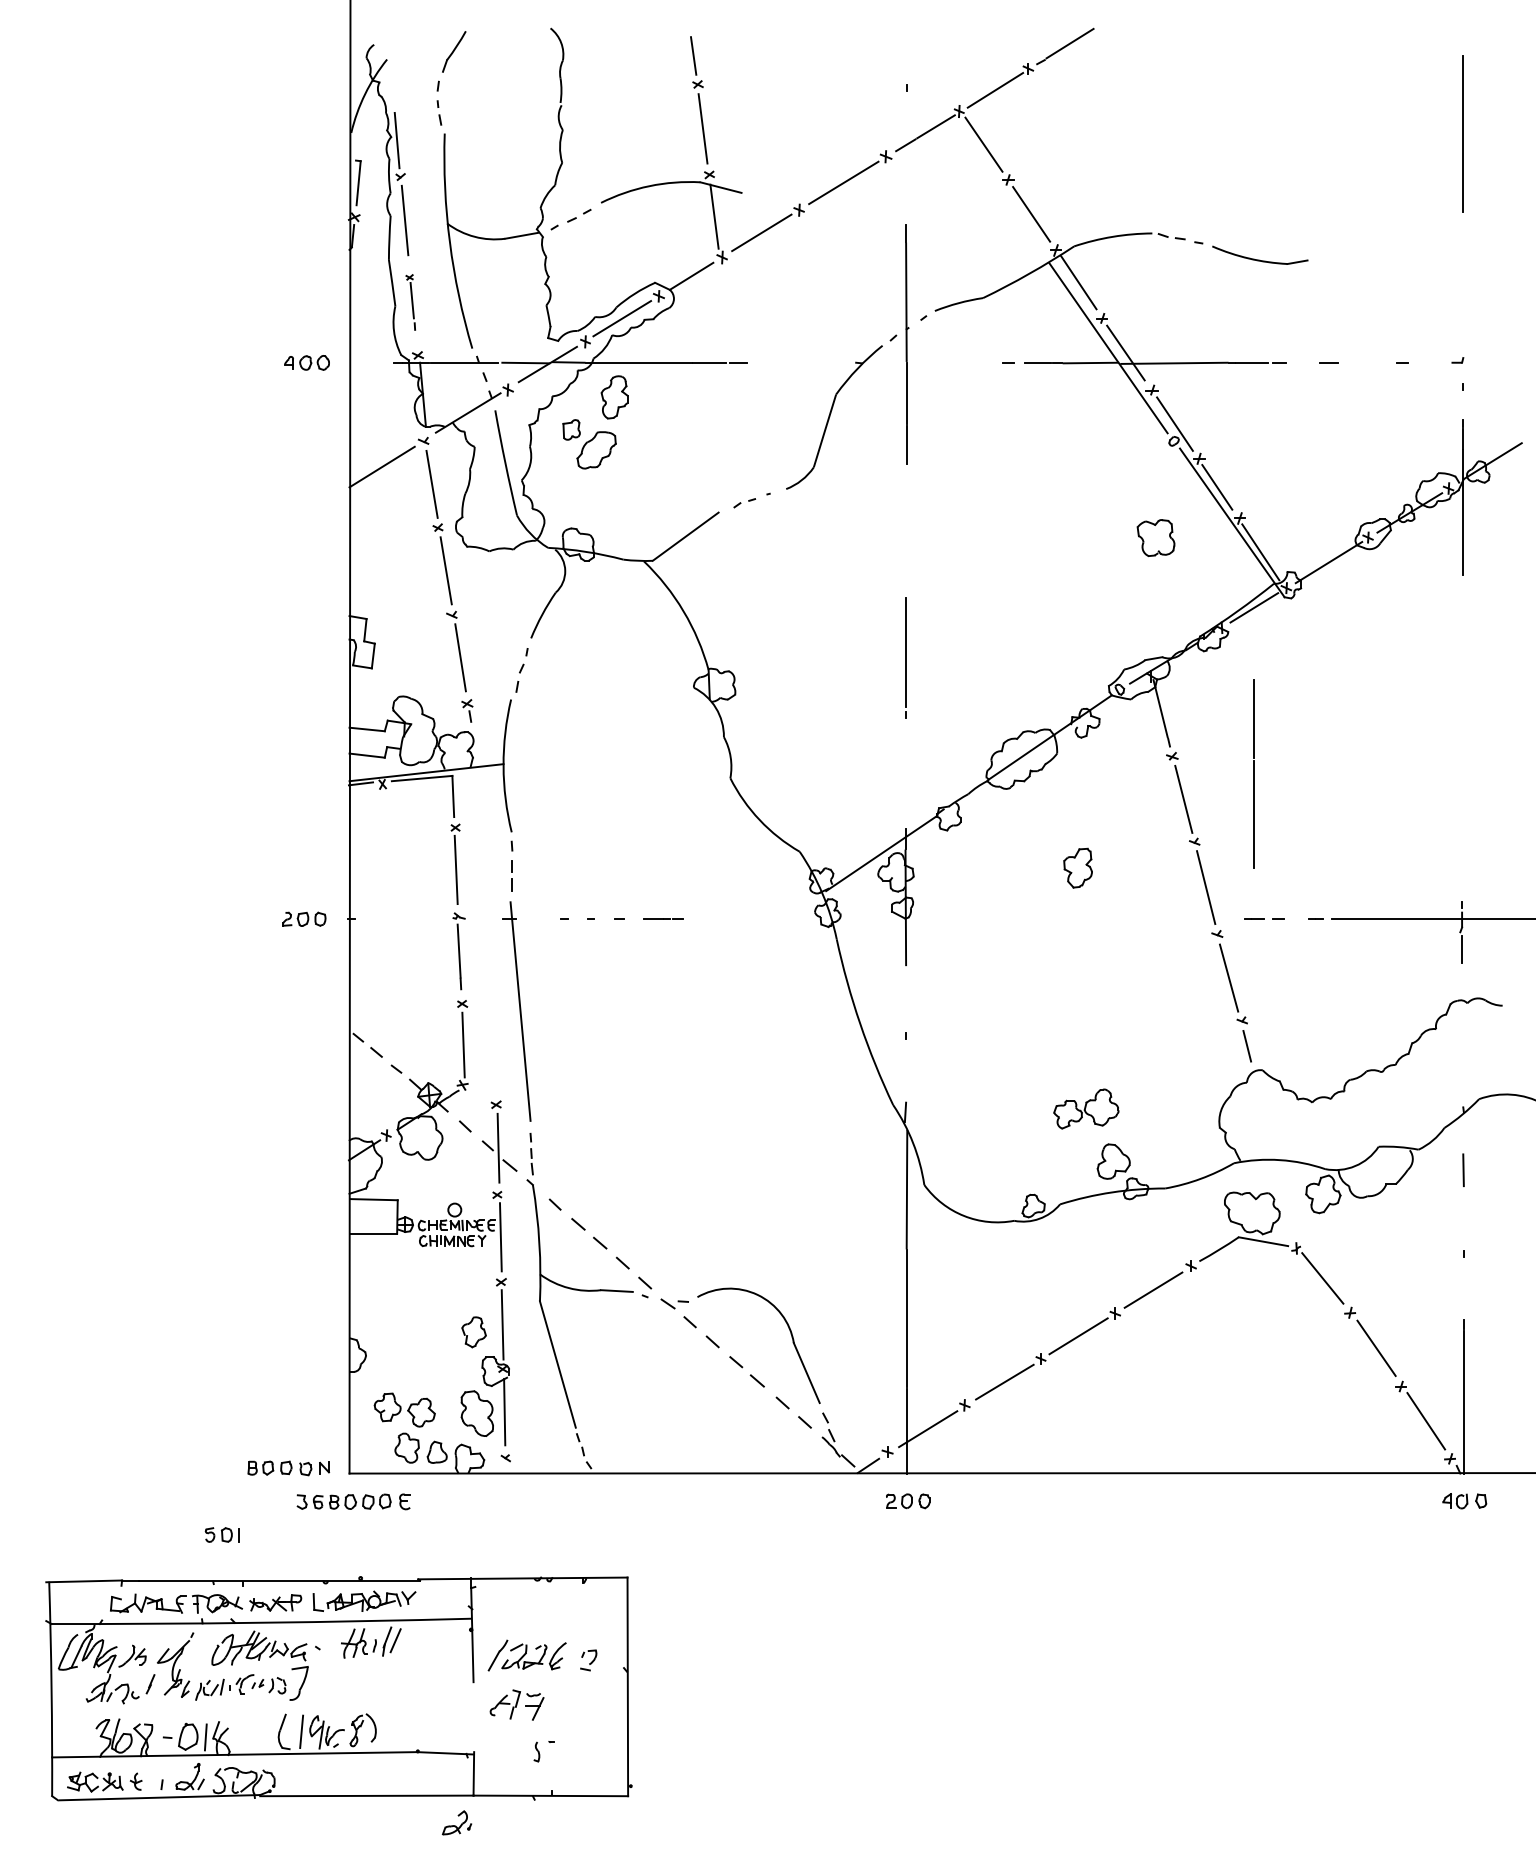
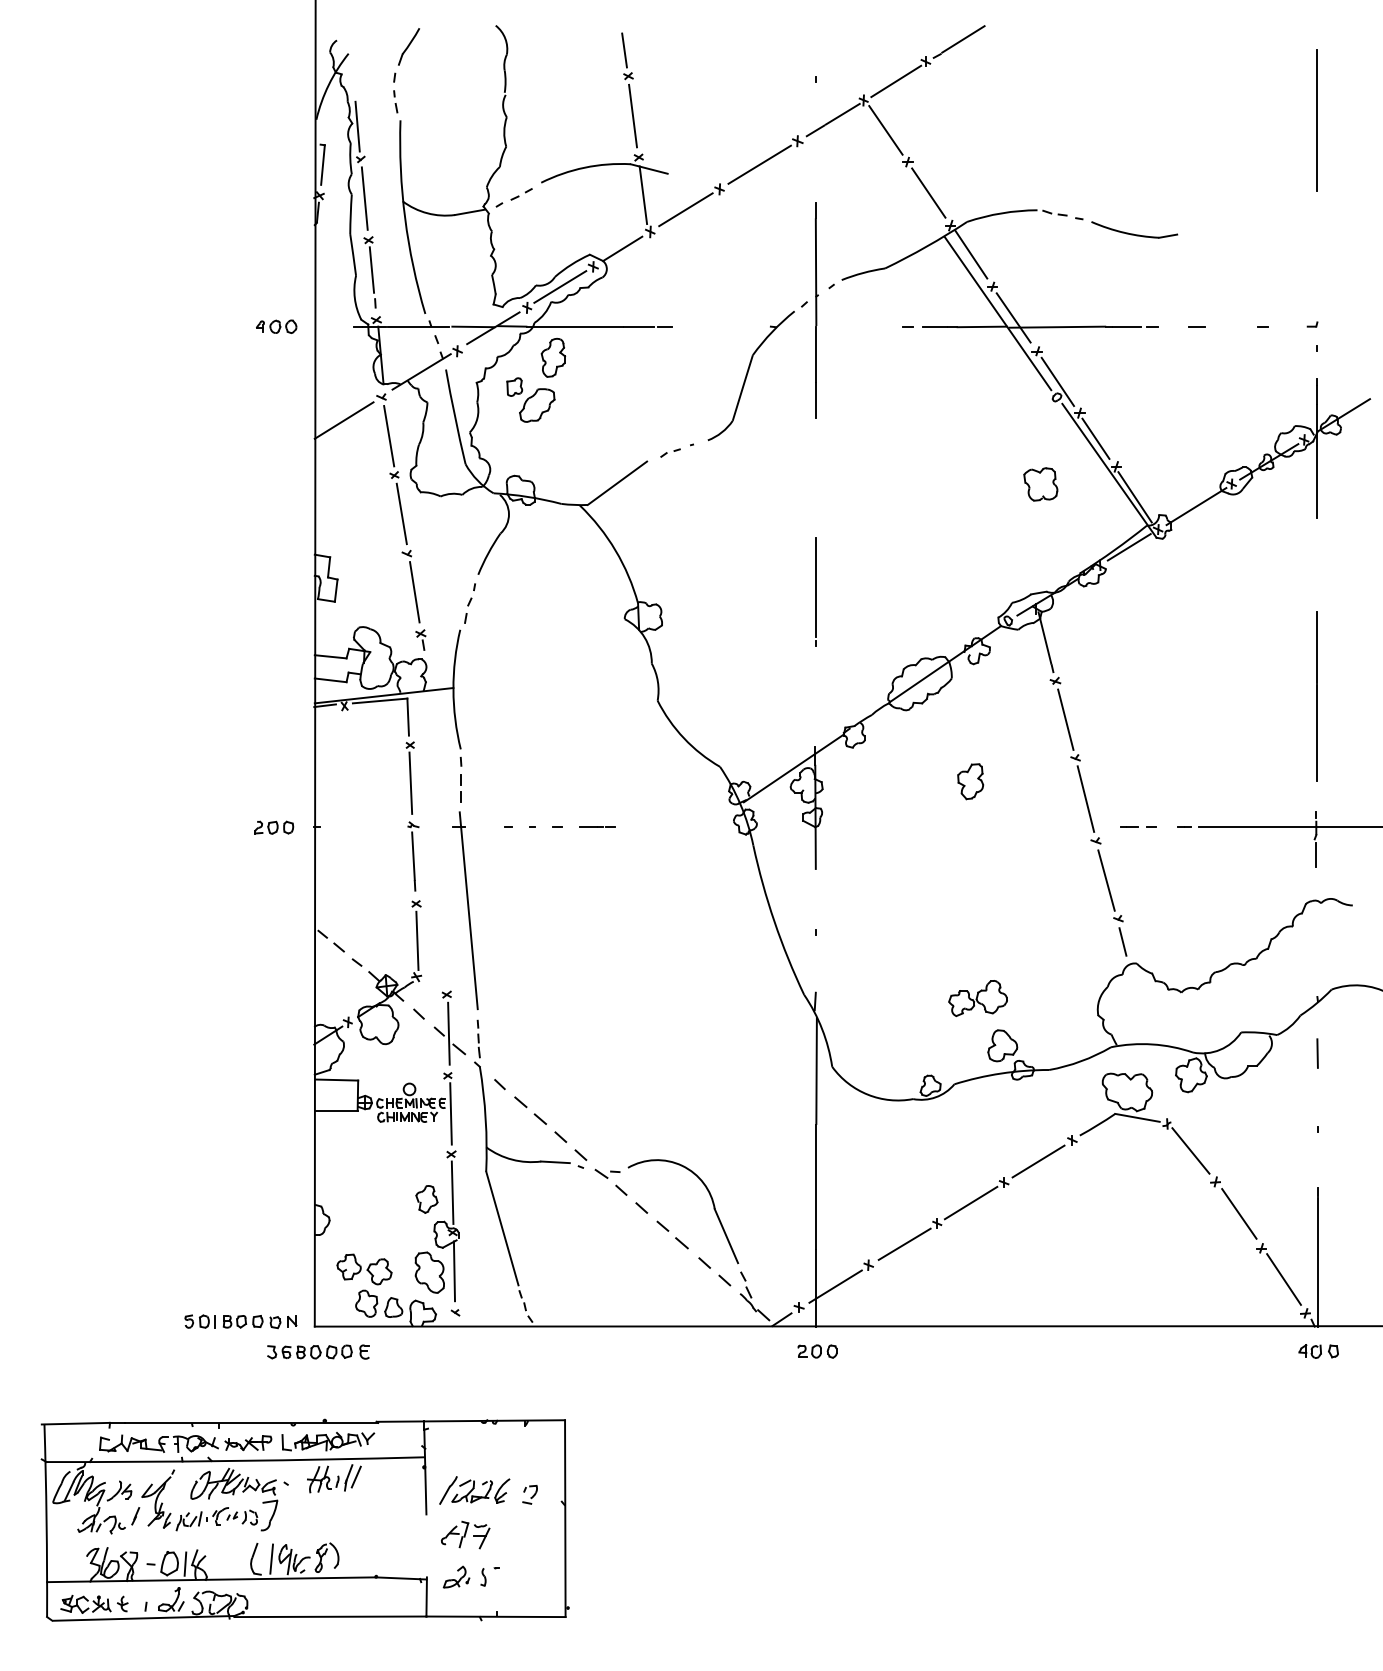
part: (410, 302) -> (369, 272), size x1.43
line: (1253, 773) -> (1316, 696), moved
part: (221, 1534) -> (199, 1321), moved
part: (456, 1822) -> (456, 1576), moved

